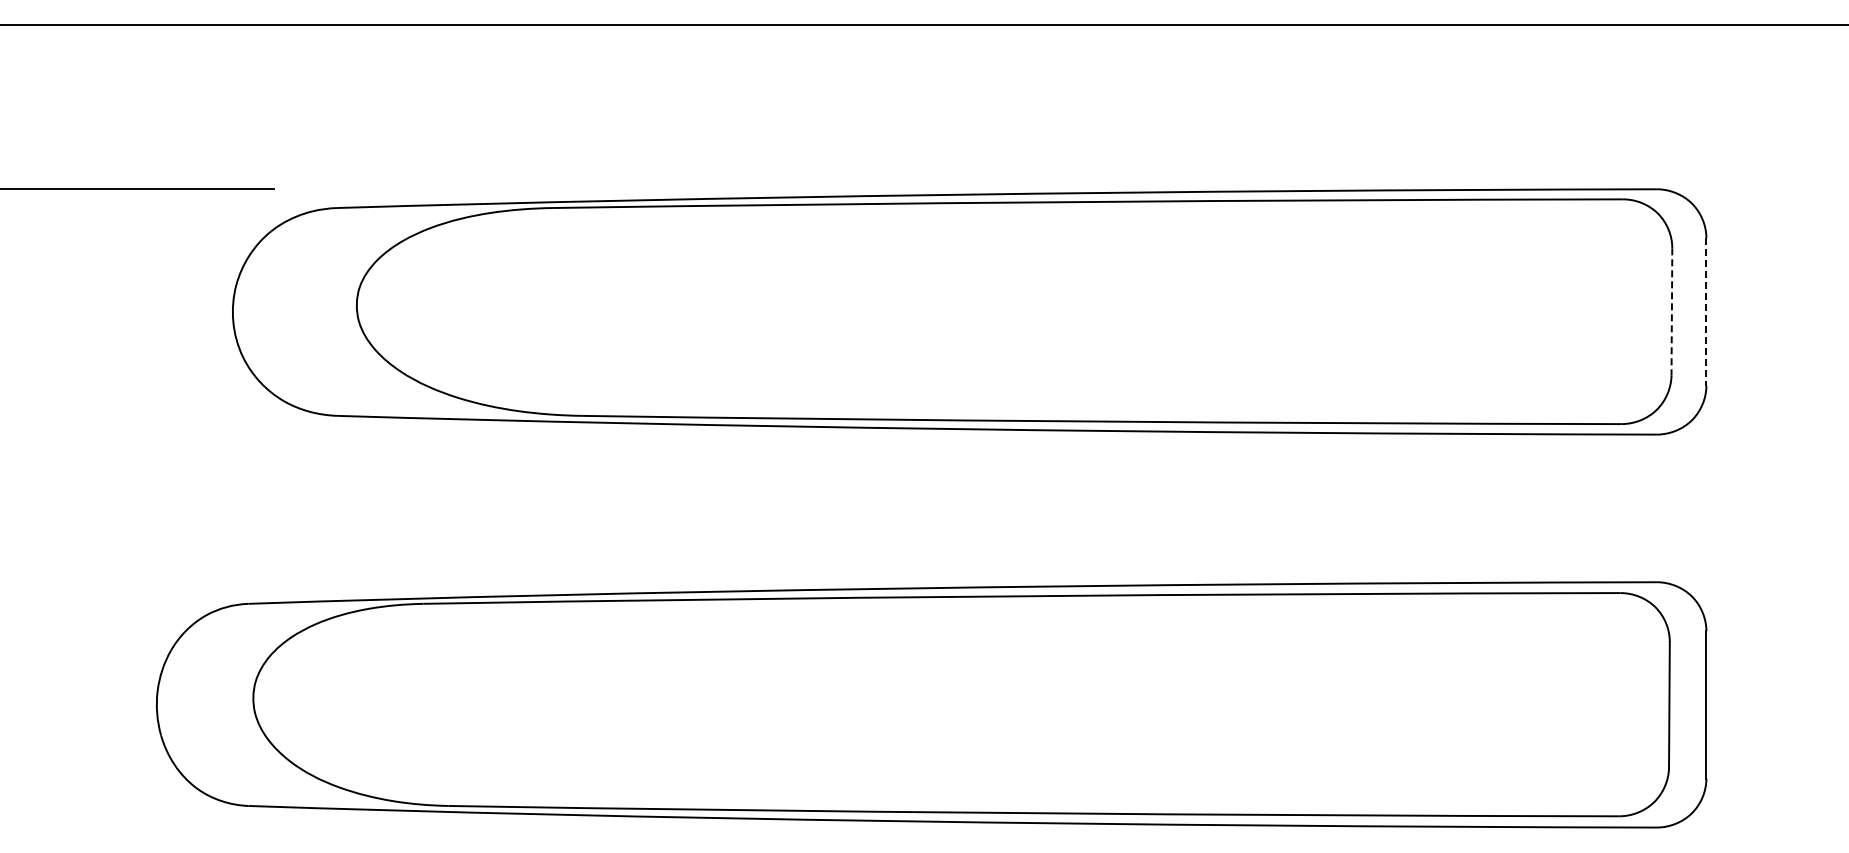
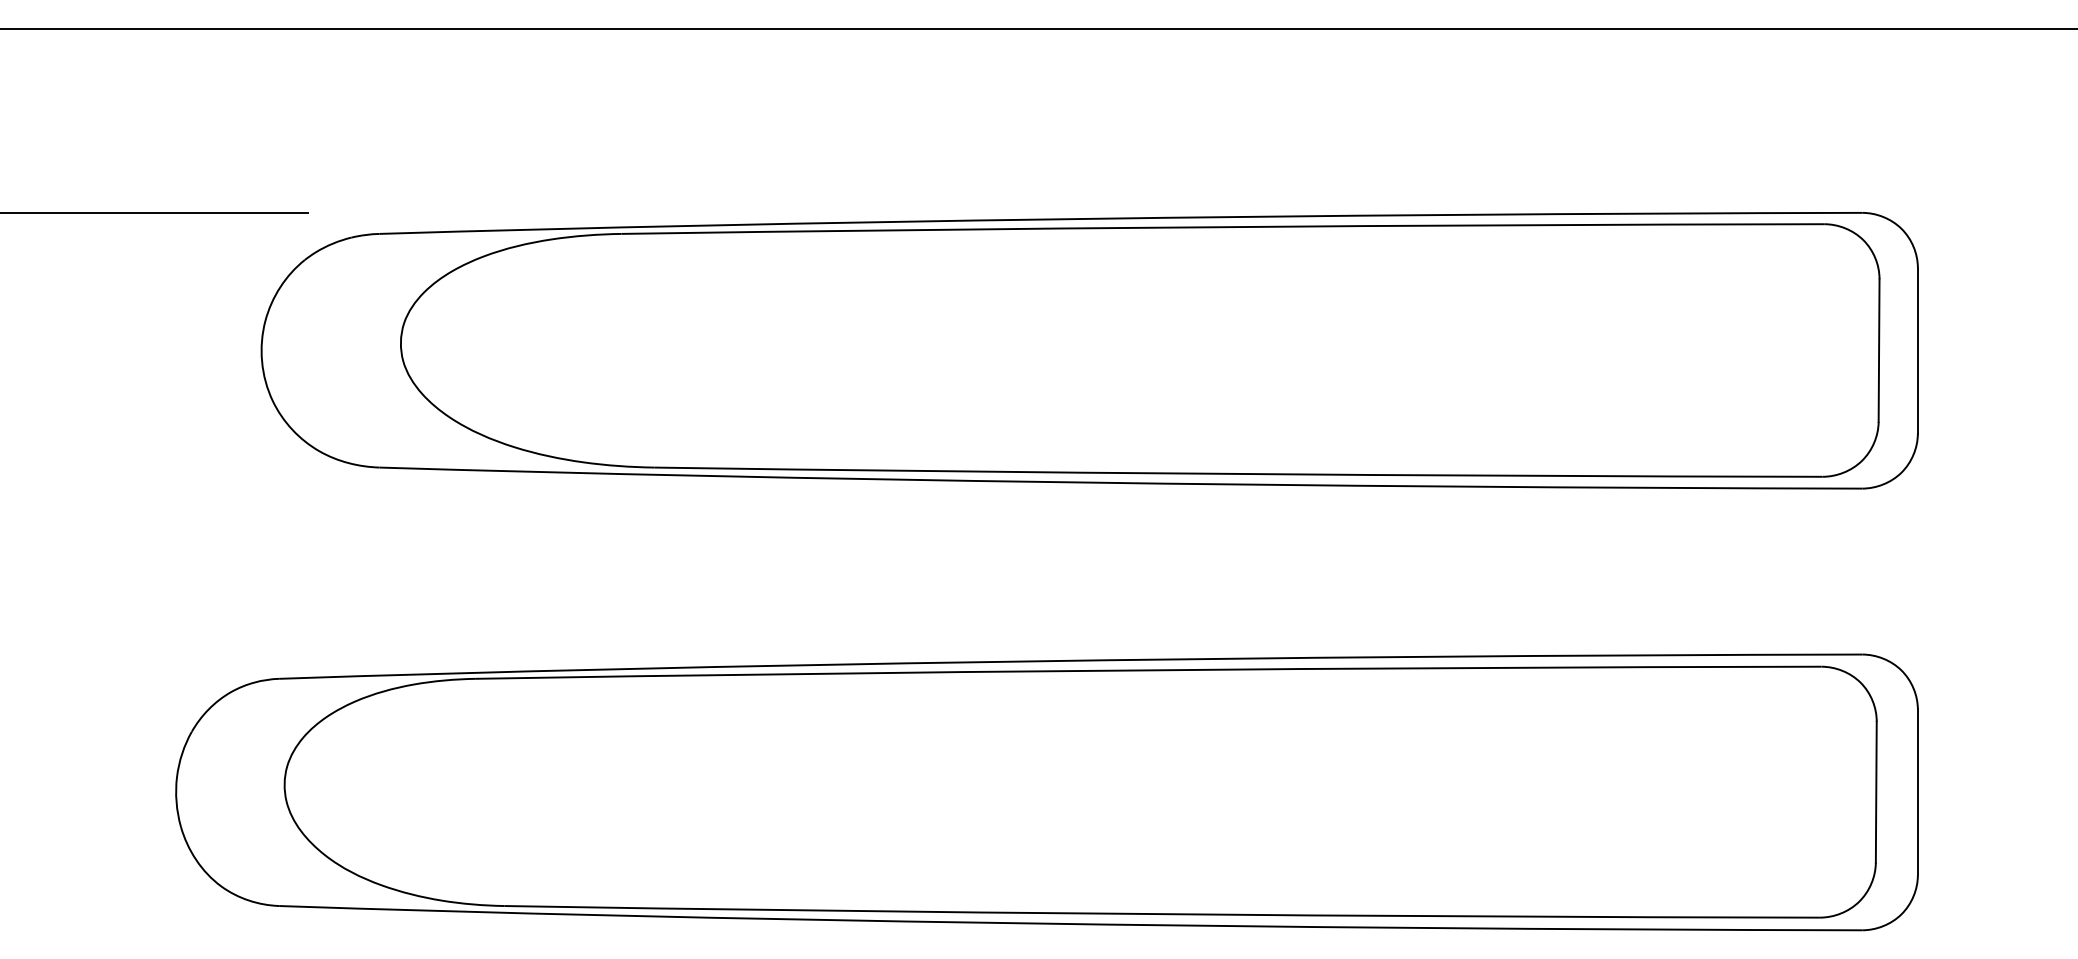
line: (1706, 311) -> (1917, 350), dashed -> solid
line: (1671, 312) -> (1878, 351), dashed -> solid

